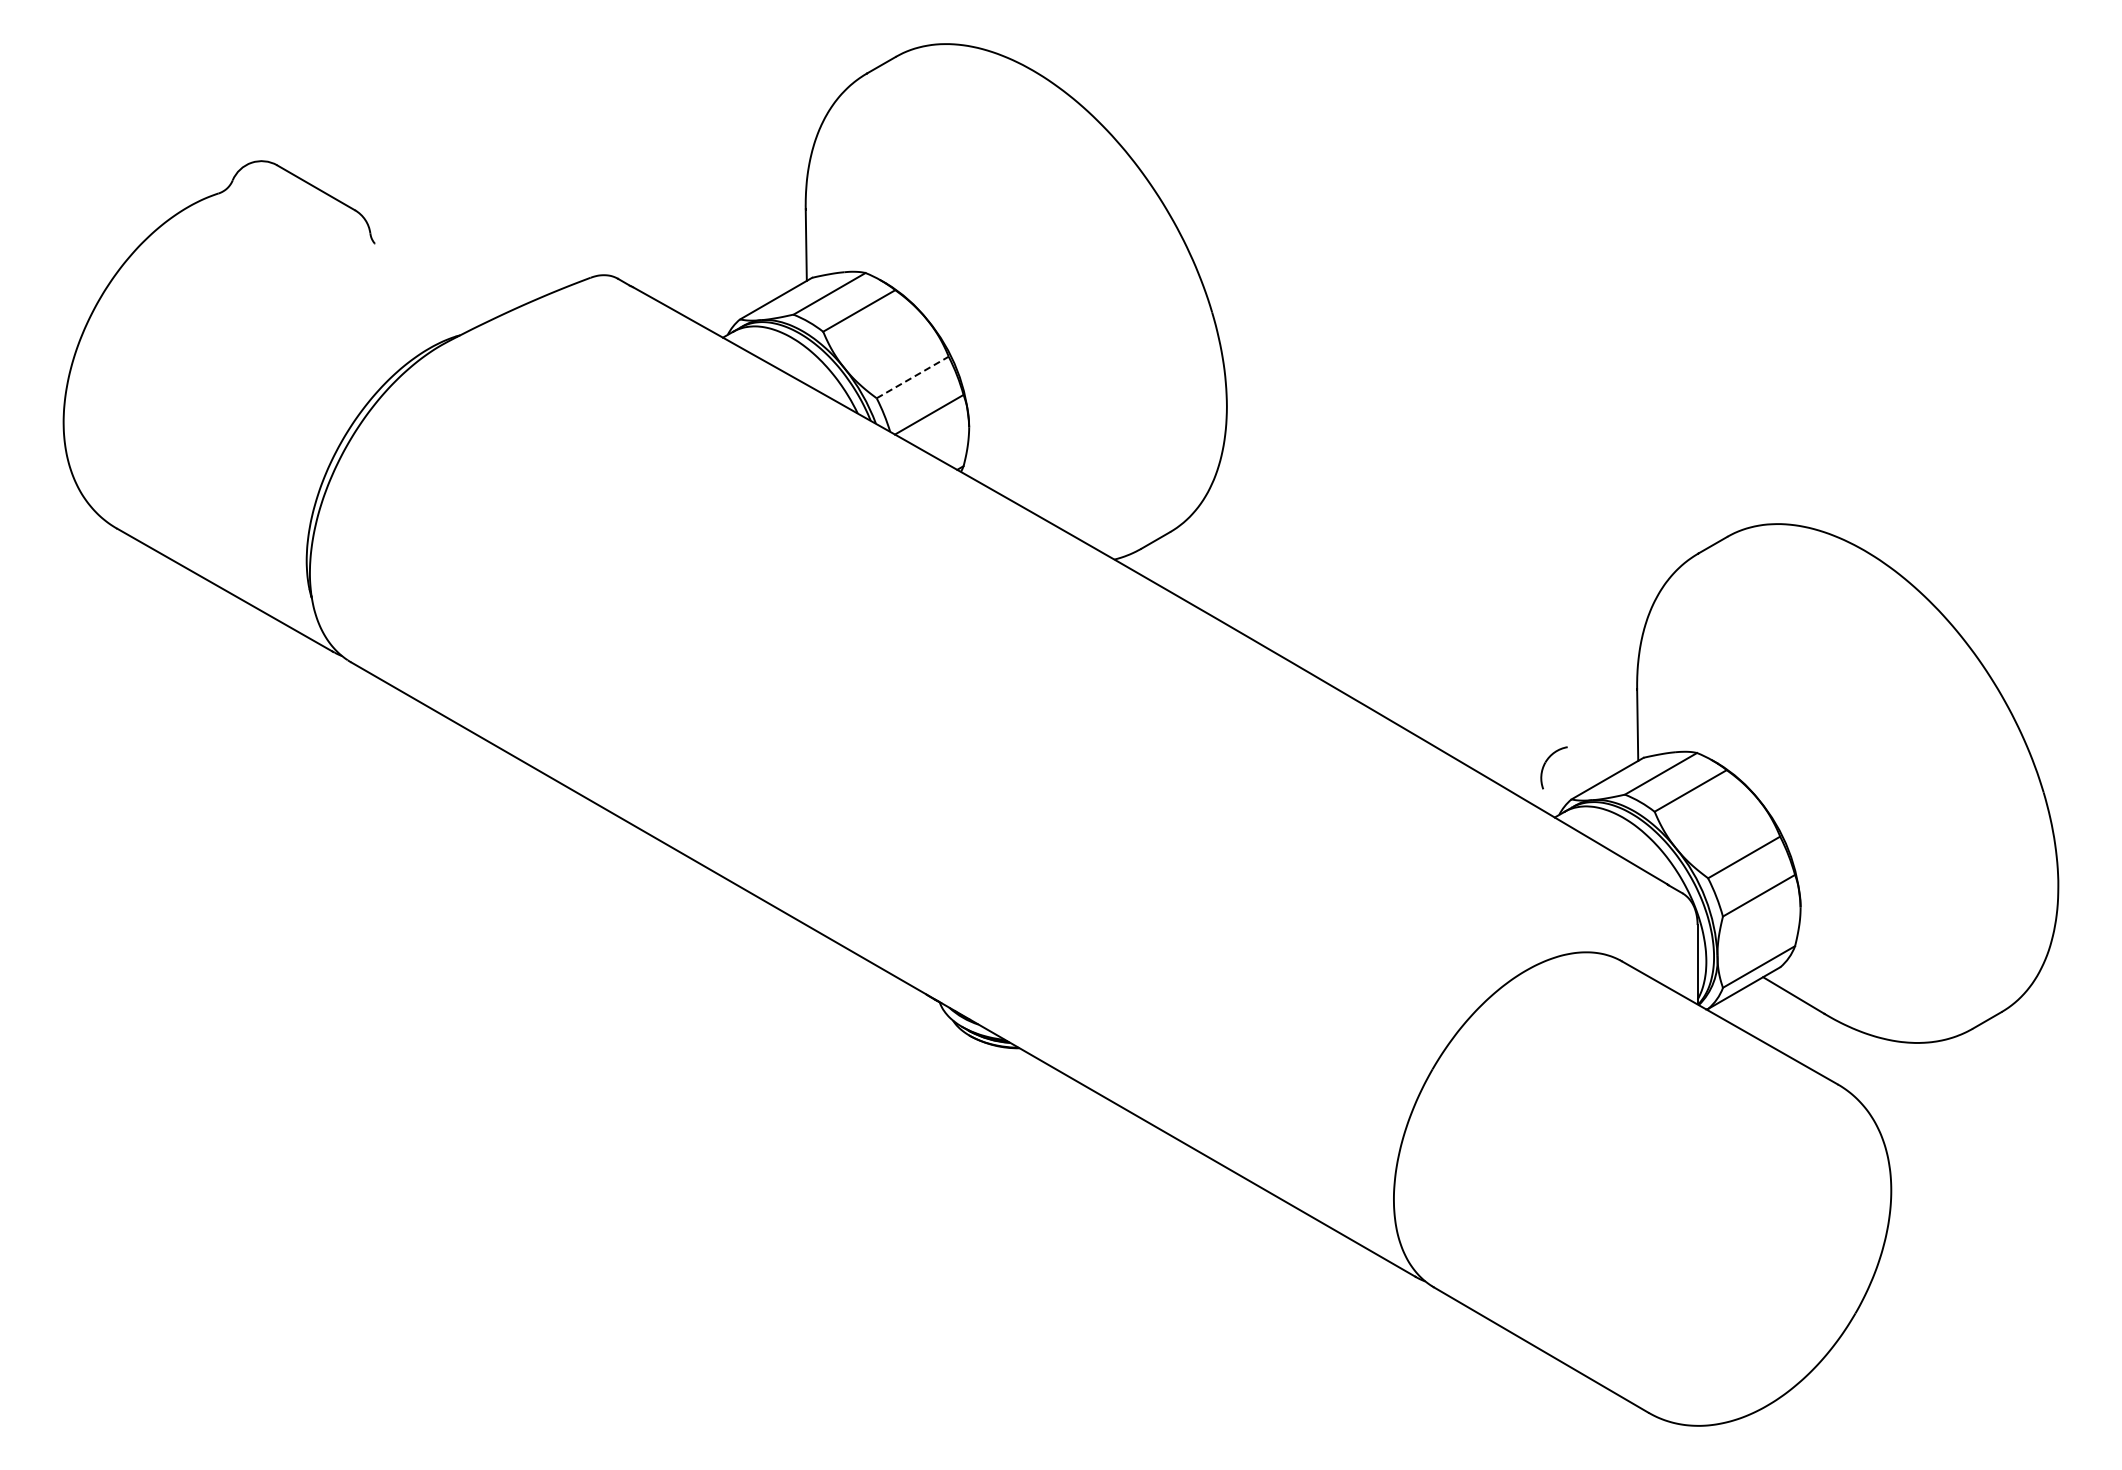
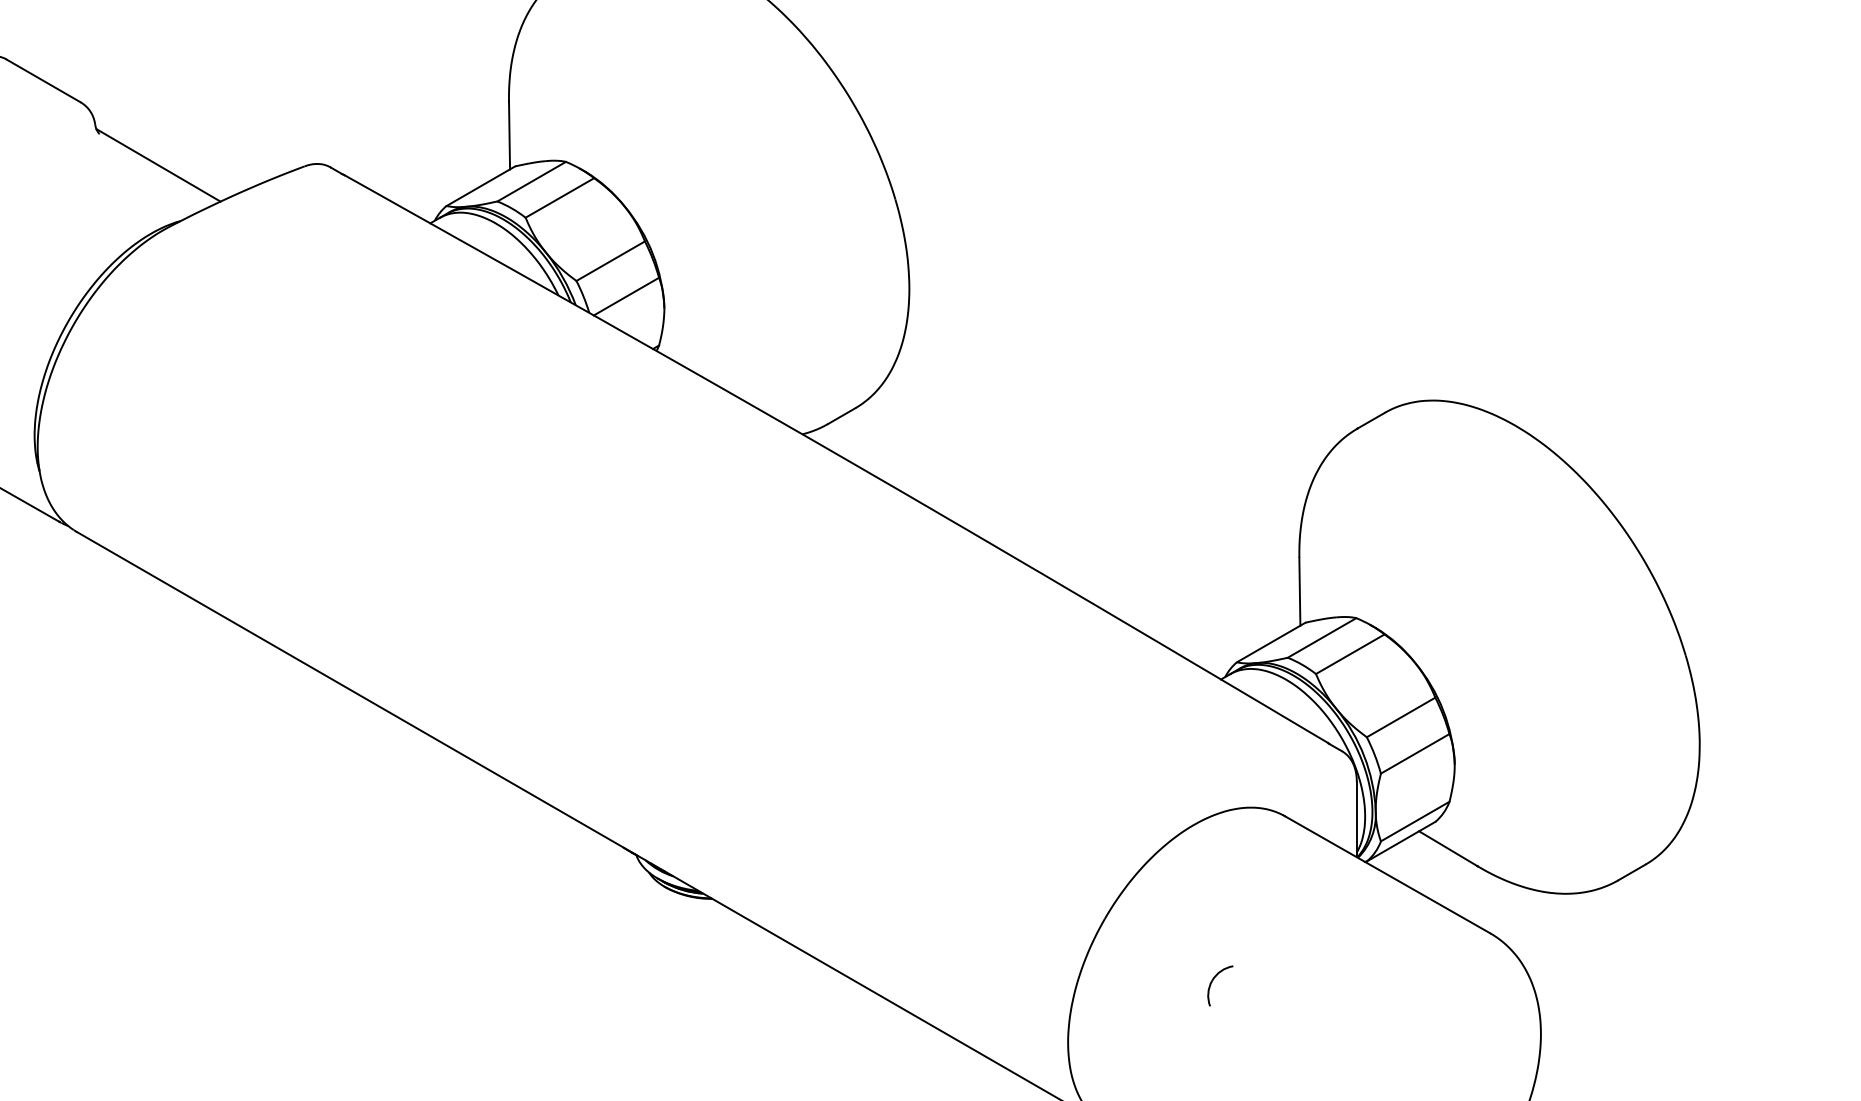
line: (436, 276) -> (158, 165), added
line: (912, 377) -> (610, 261), dashed -> solid
part: (1547, 761) -> (1214, 979), moved

